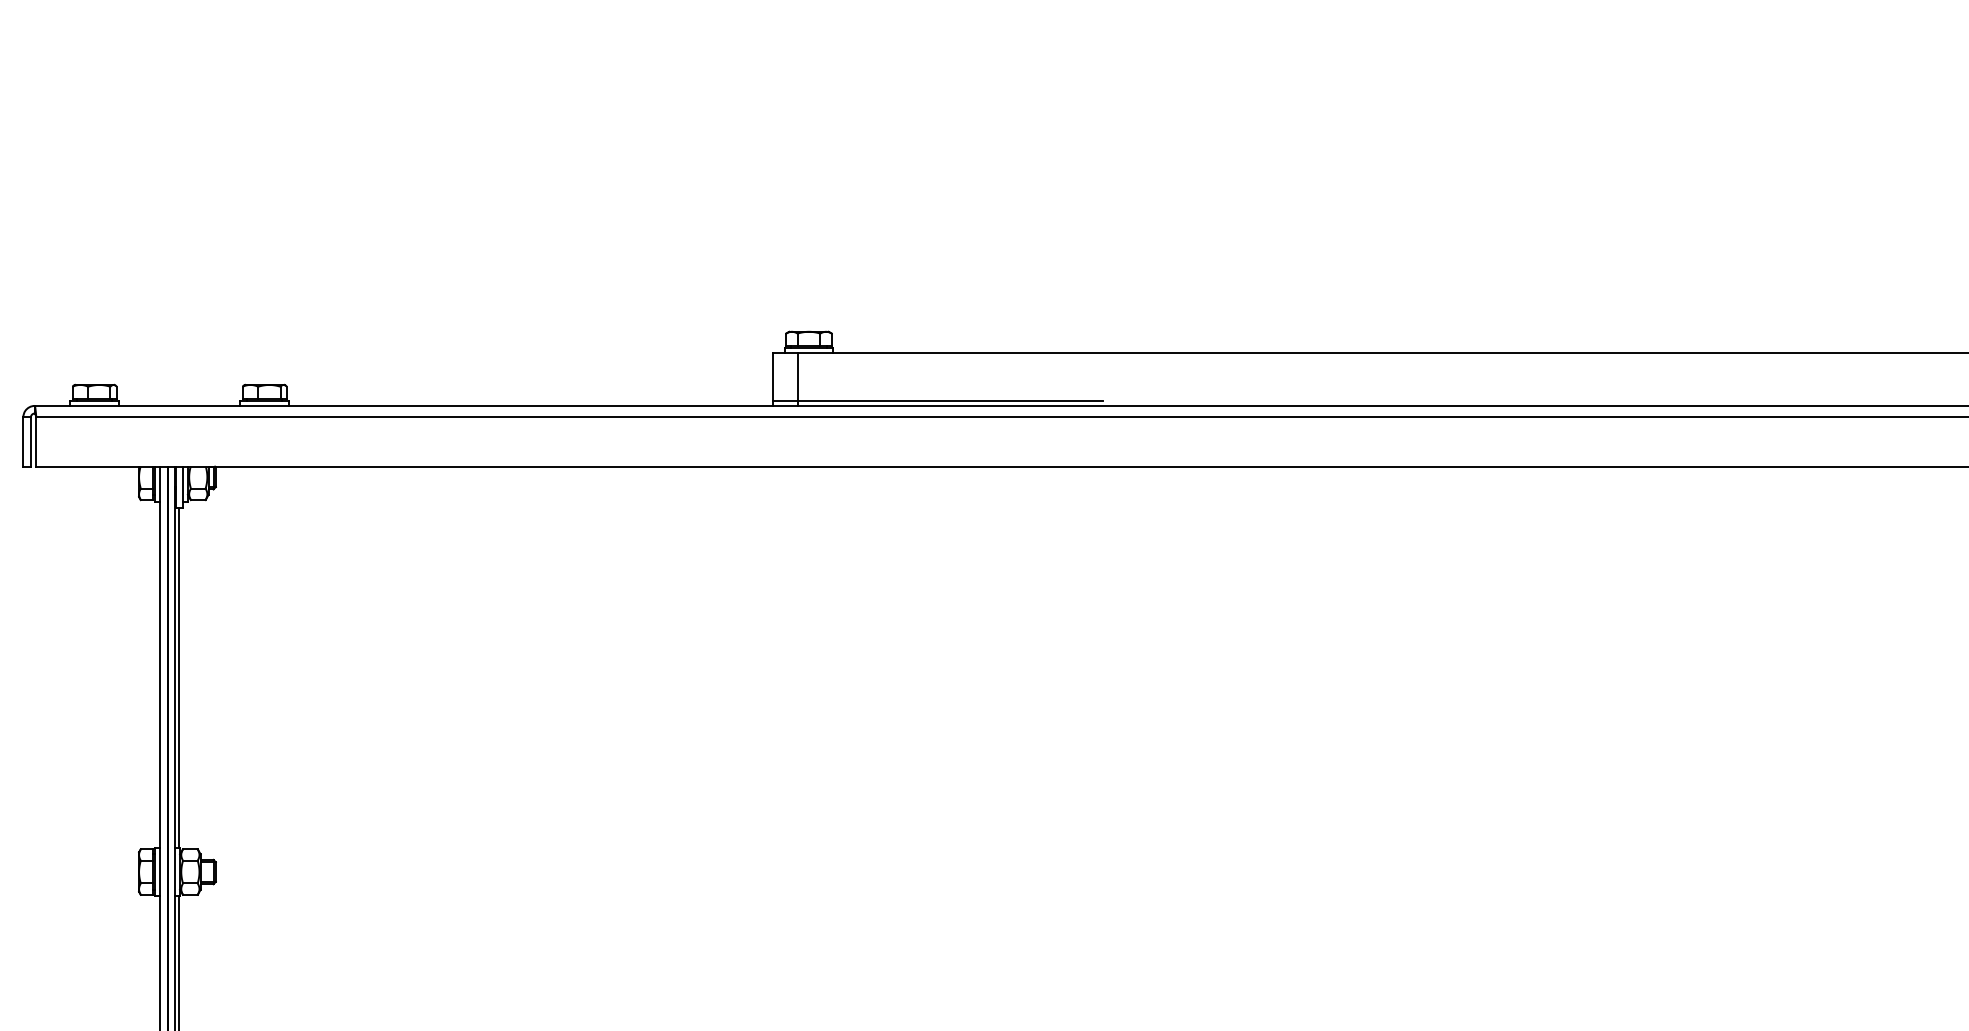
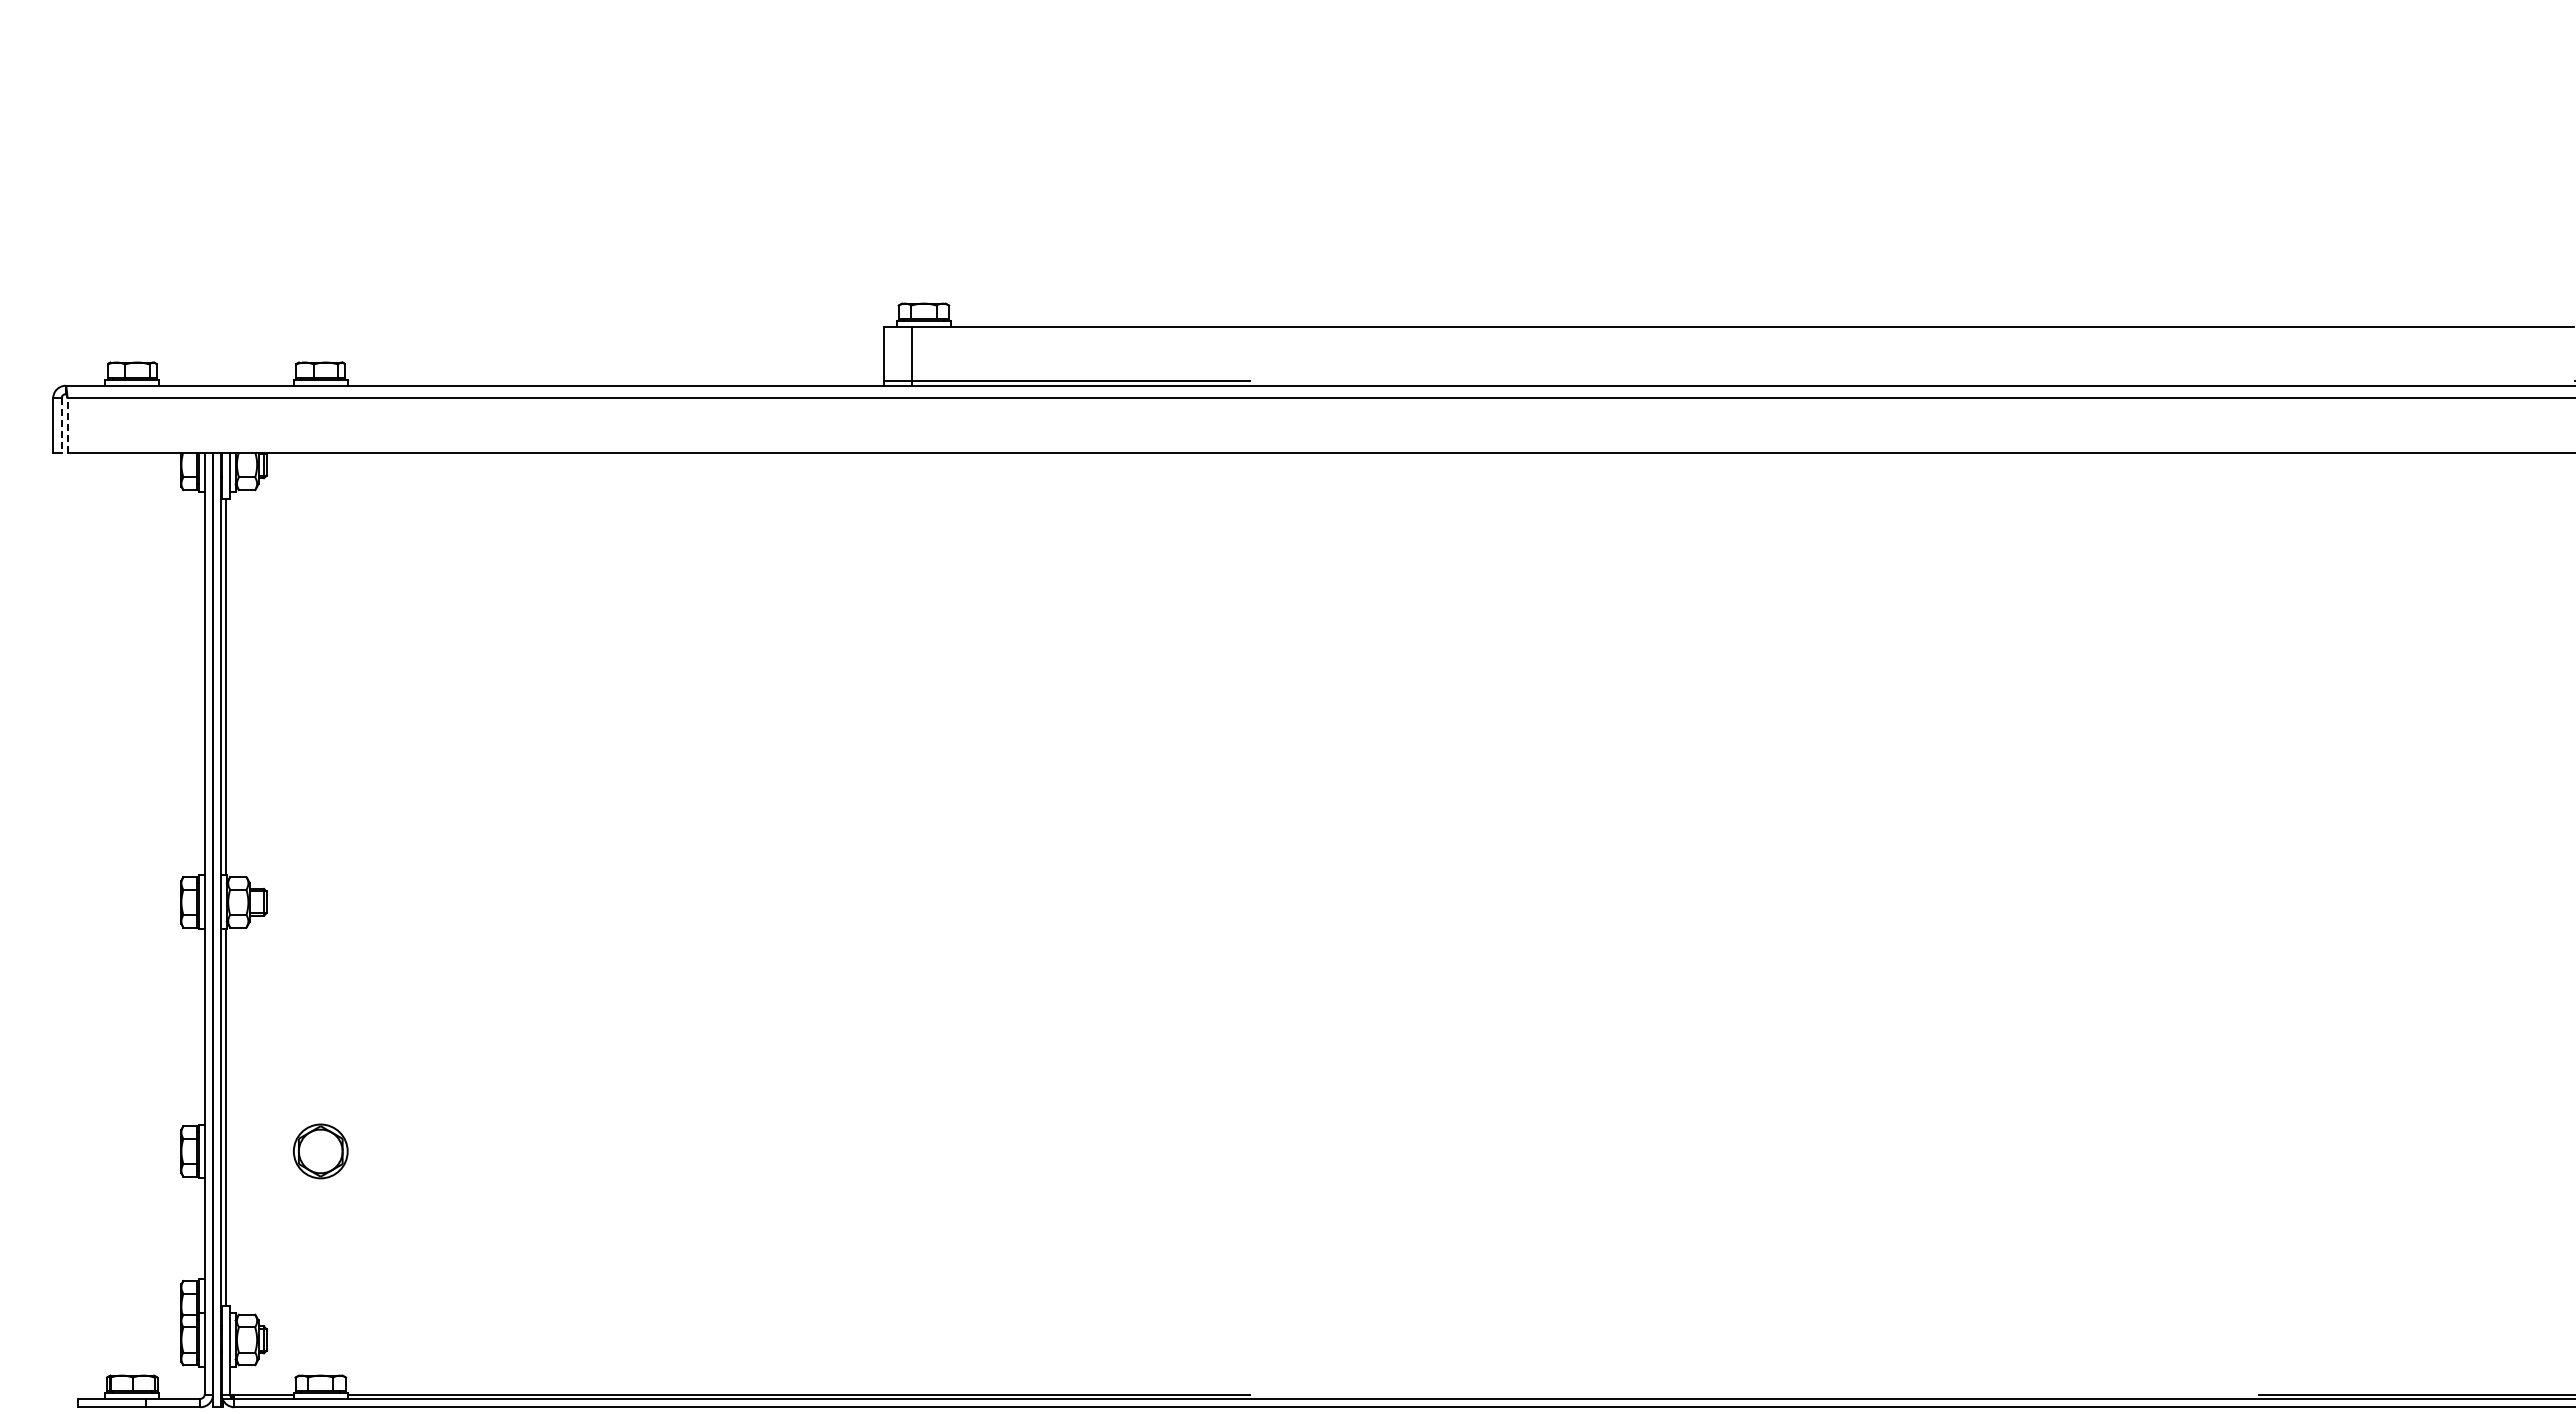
line: (36, 441) -> (67, 425), solid -> dashed
line: (30, 442) -> (61, 426), solid -> dashed

